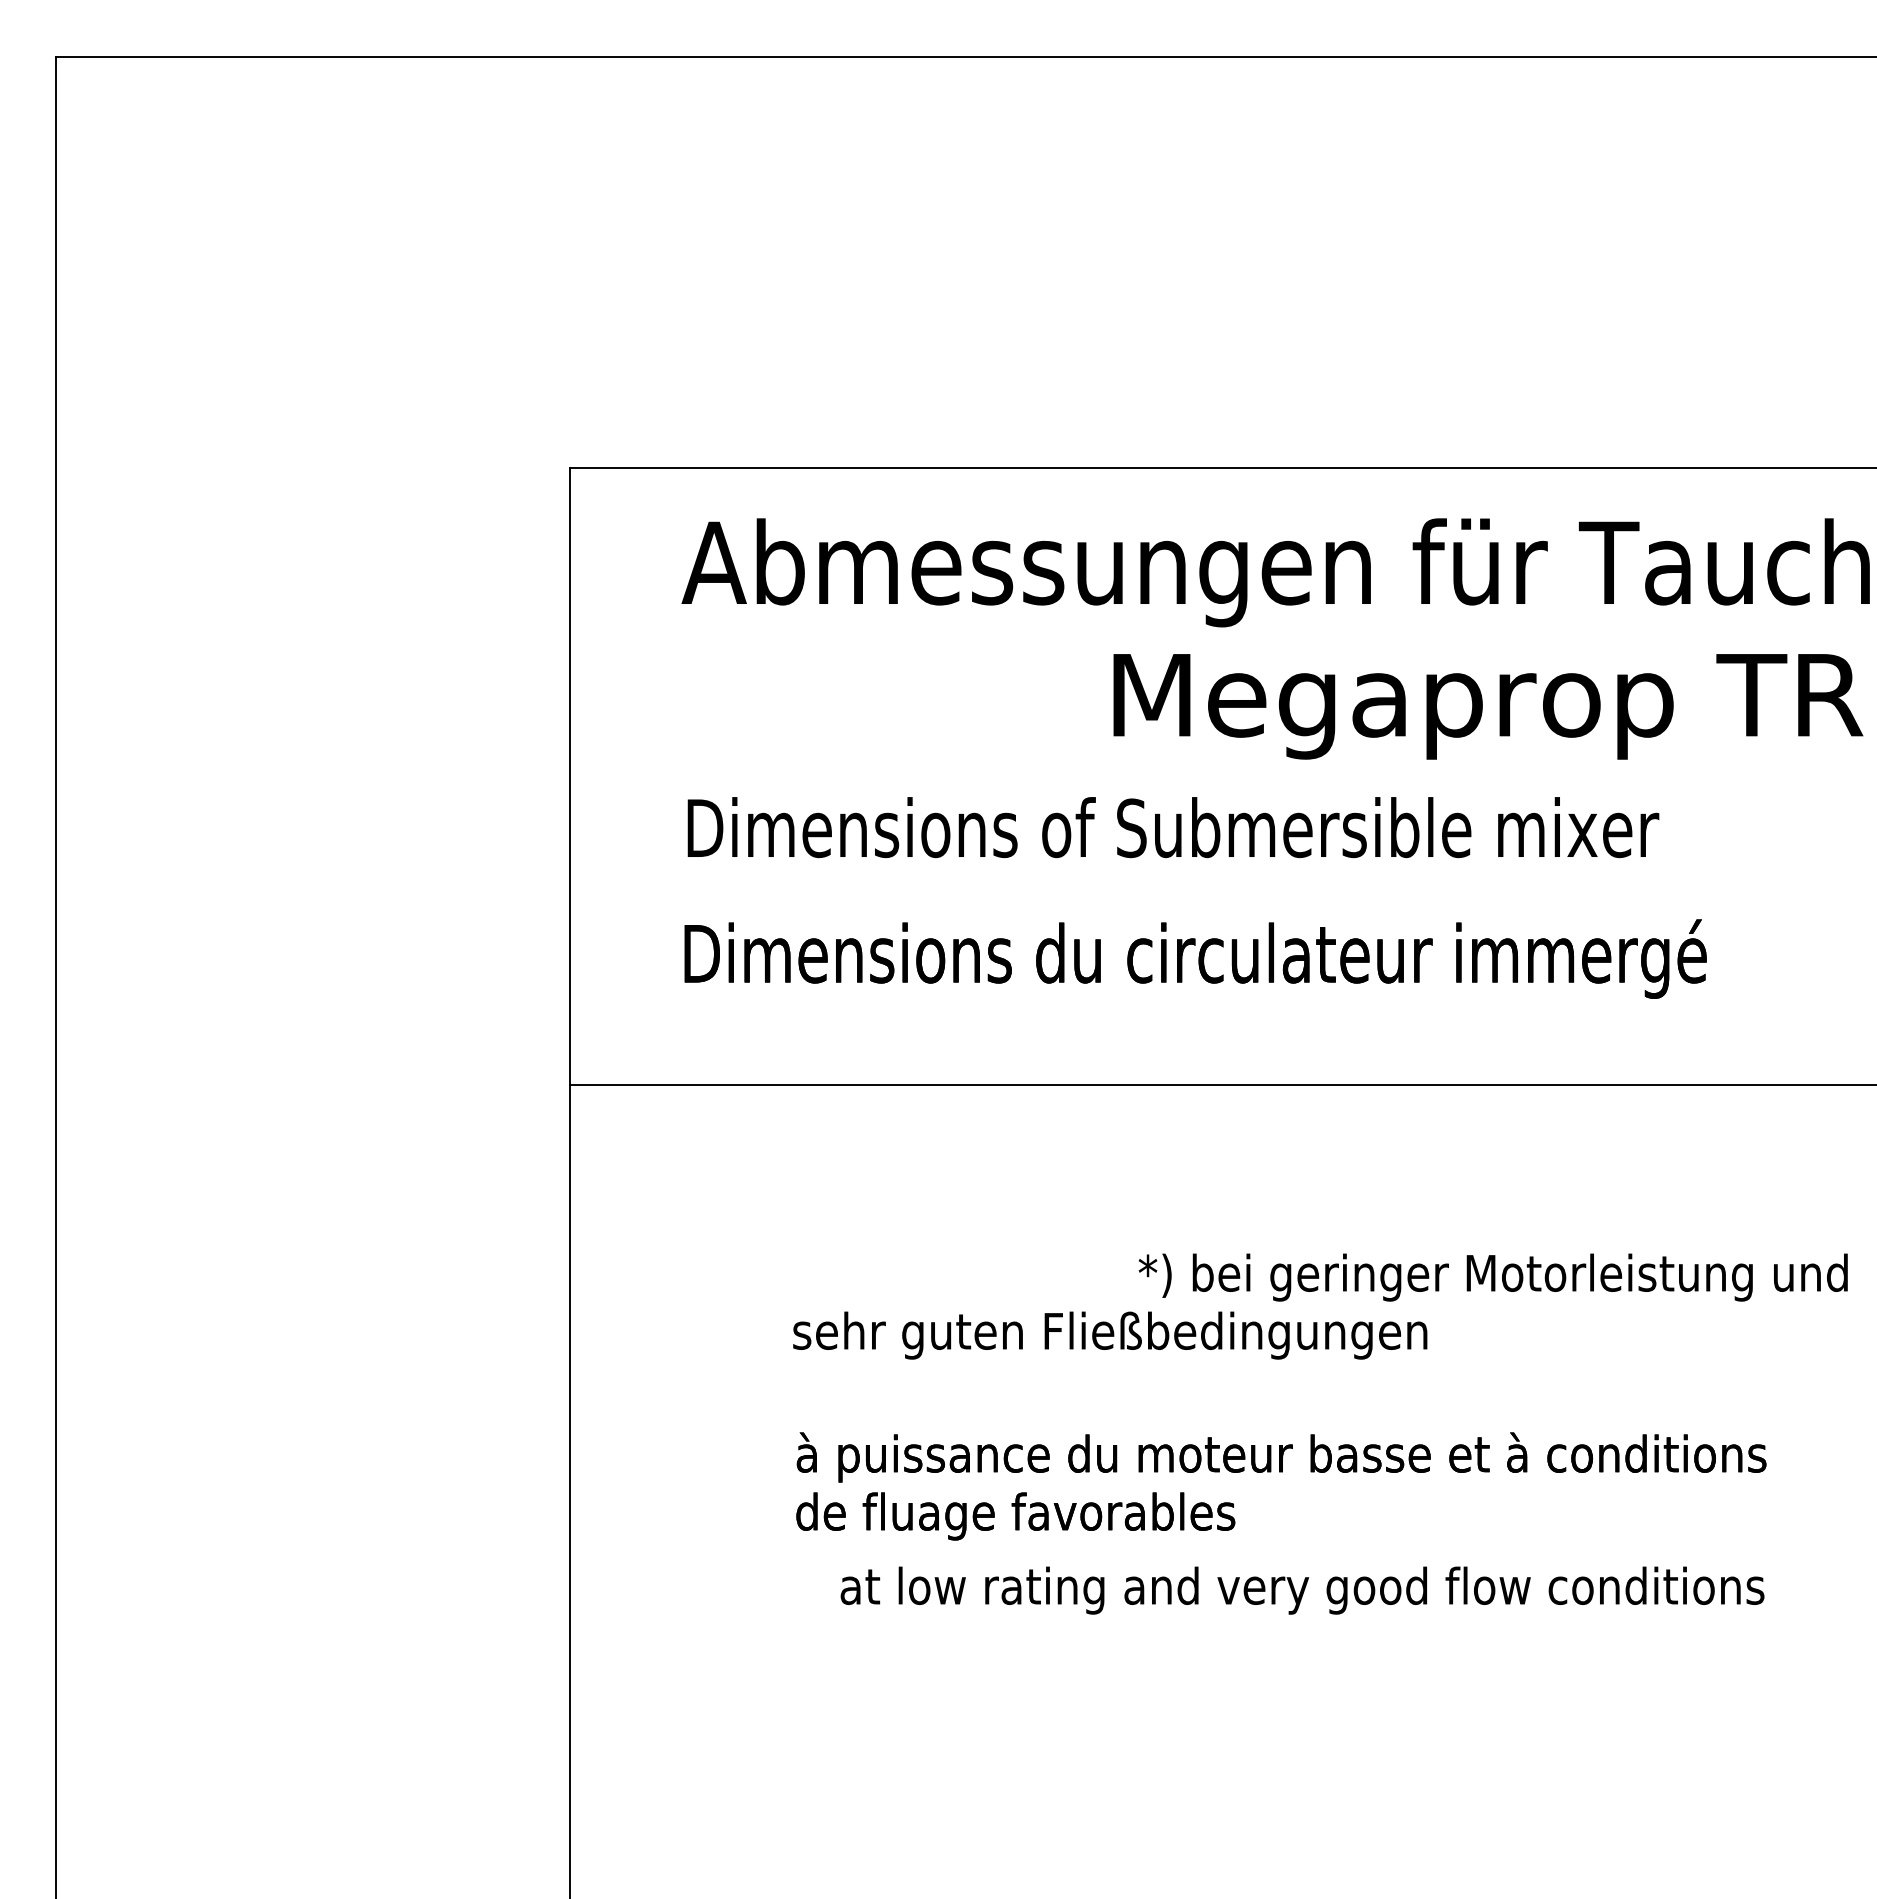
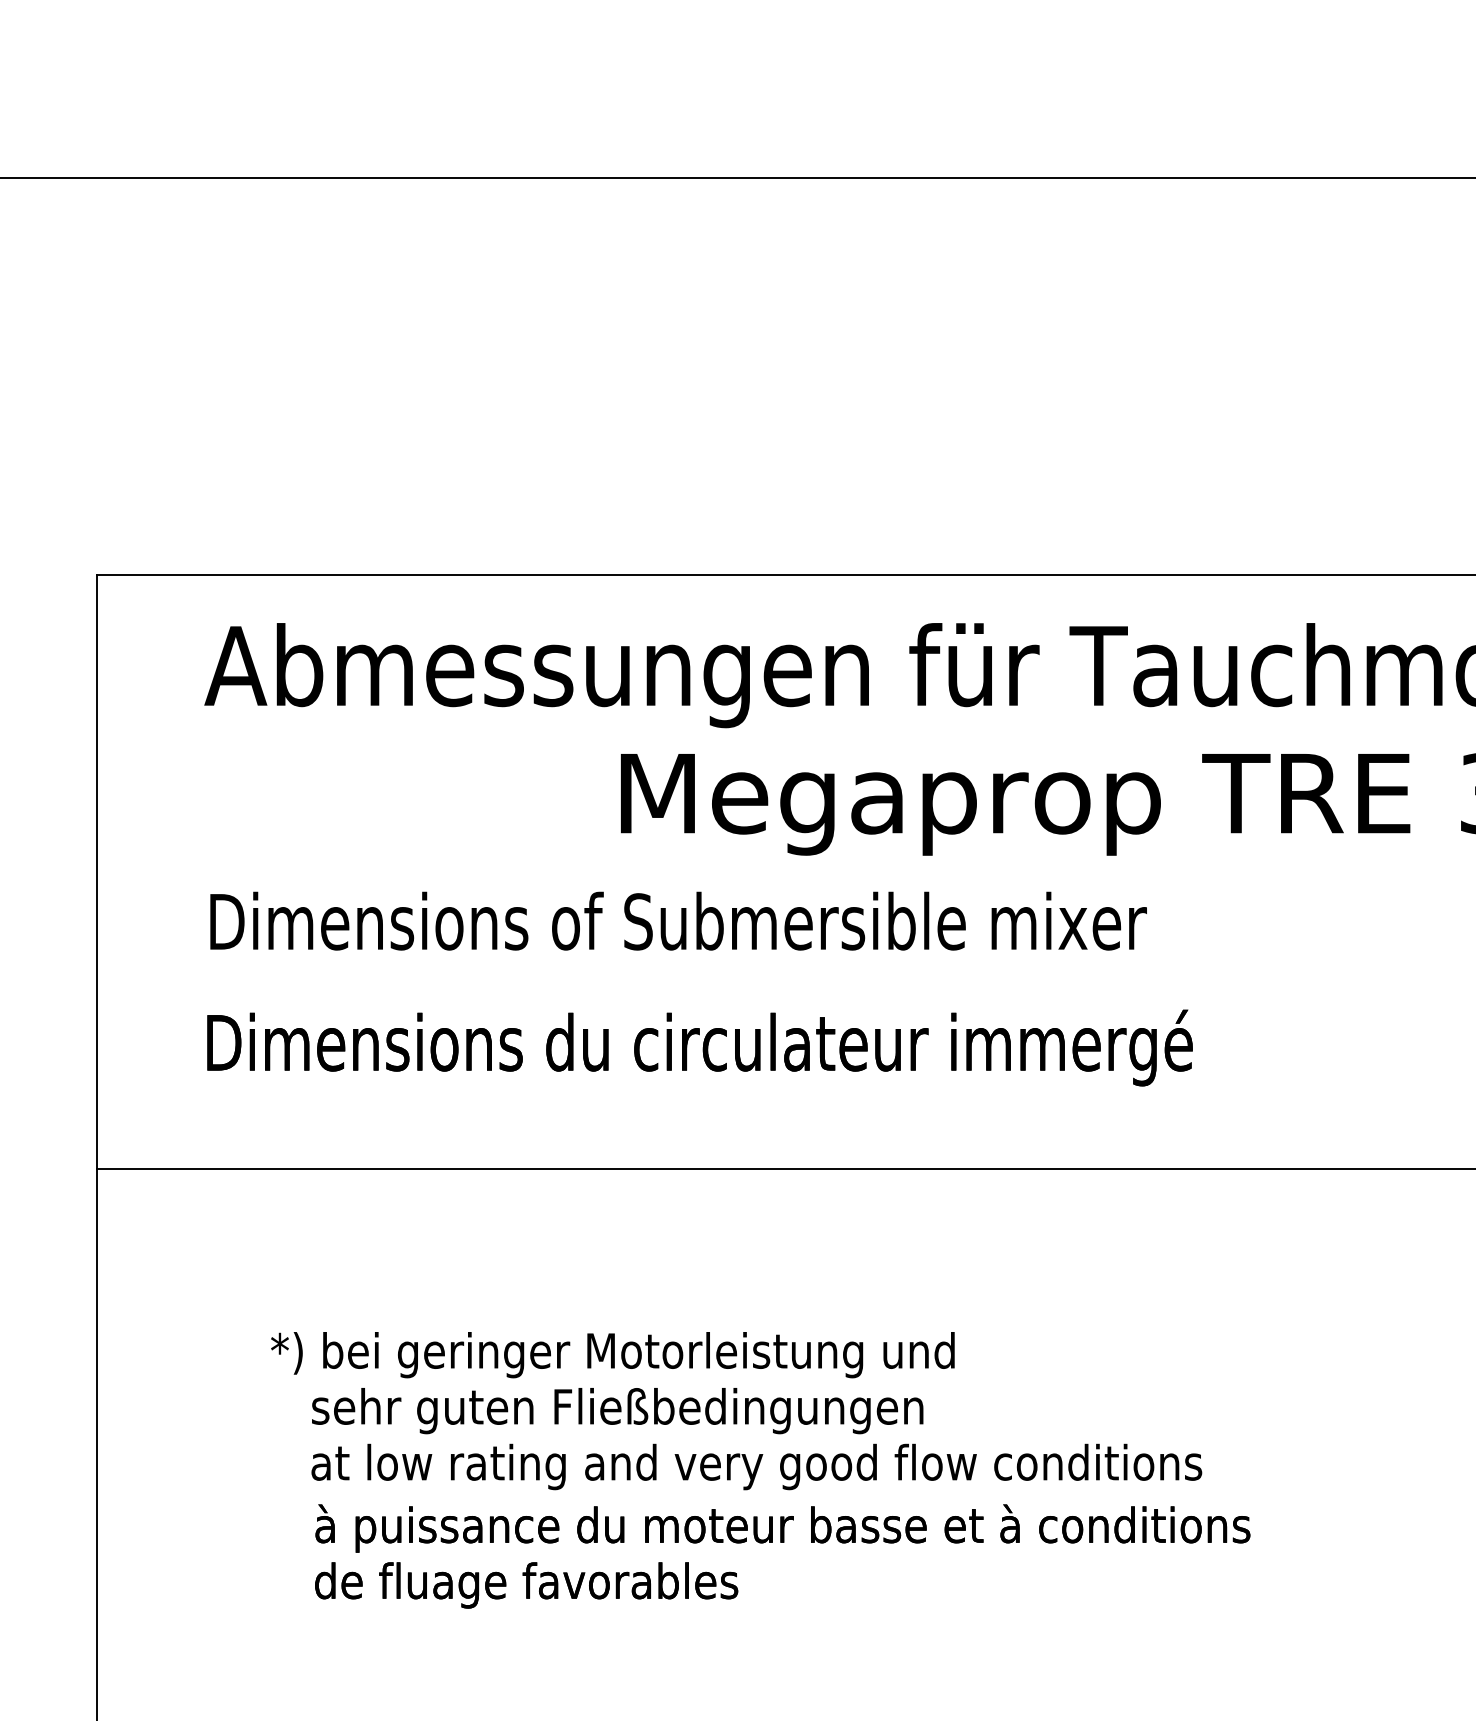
text: (1492, 1277) -> (612, 1355), moved
text: (1302, 1590) -> (756, 1466), moved

